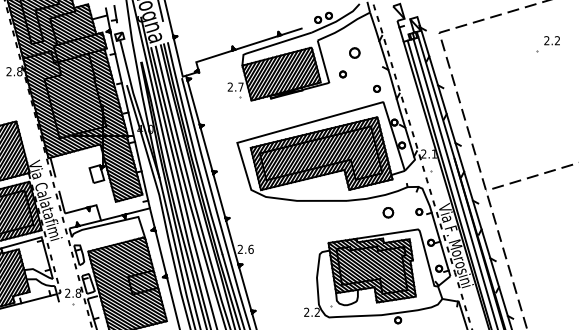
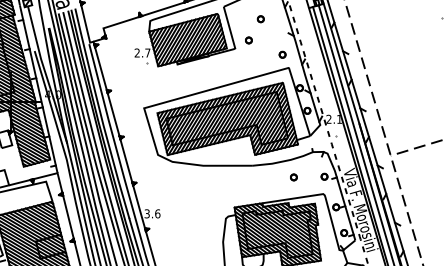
part: (355, 52) -> (261, 18), size x0.62
part: (388, 212) -> (293, 177), size x0.62
text: (239, 249) -> (146, 213), 2.6 -> 3.6

